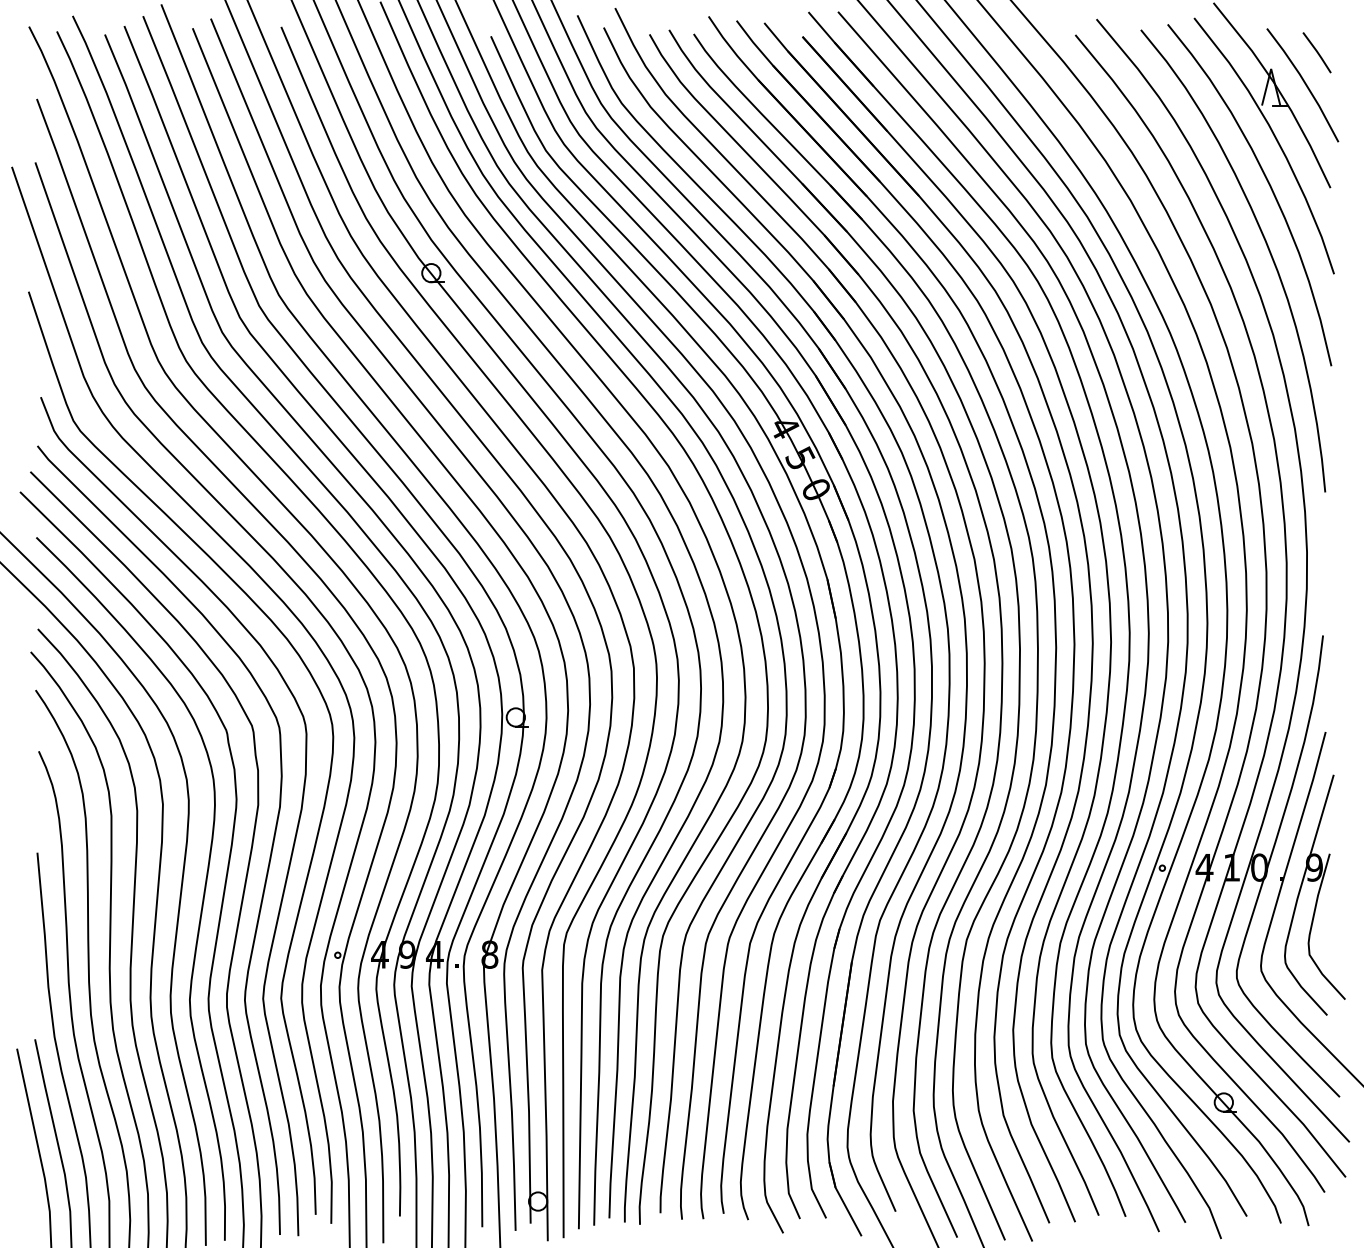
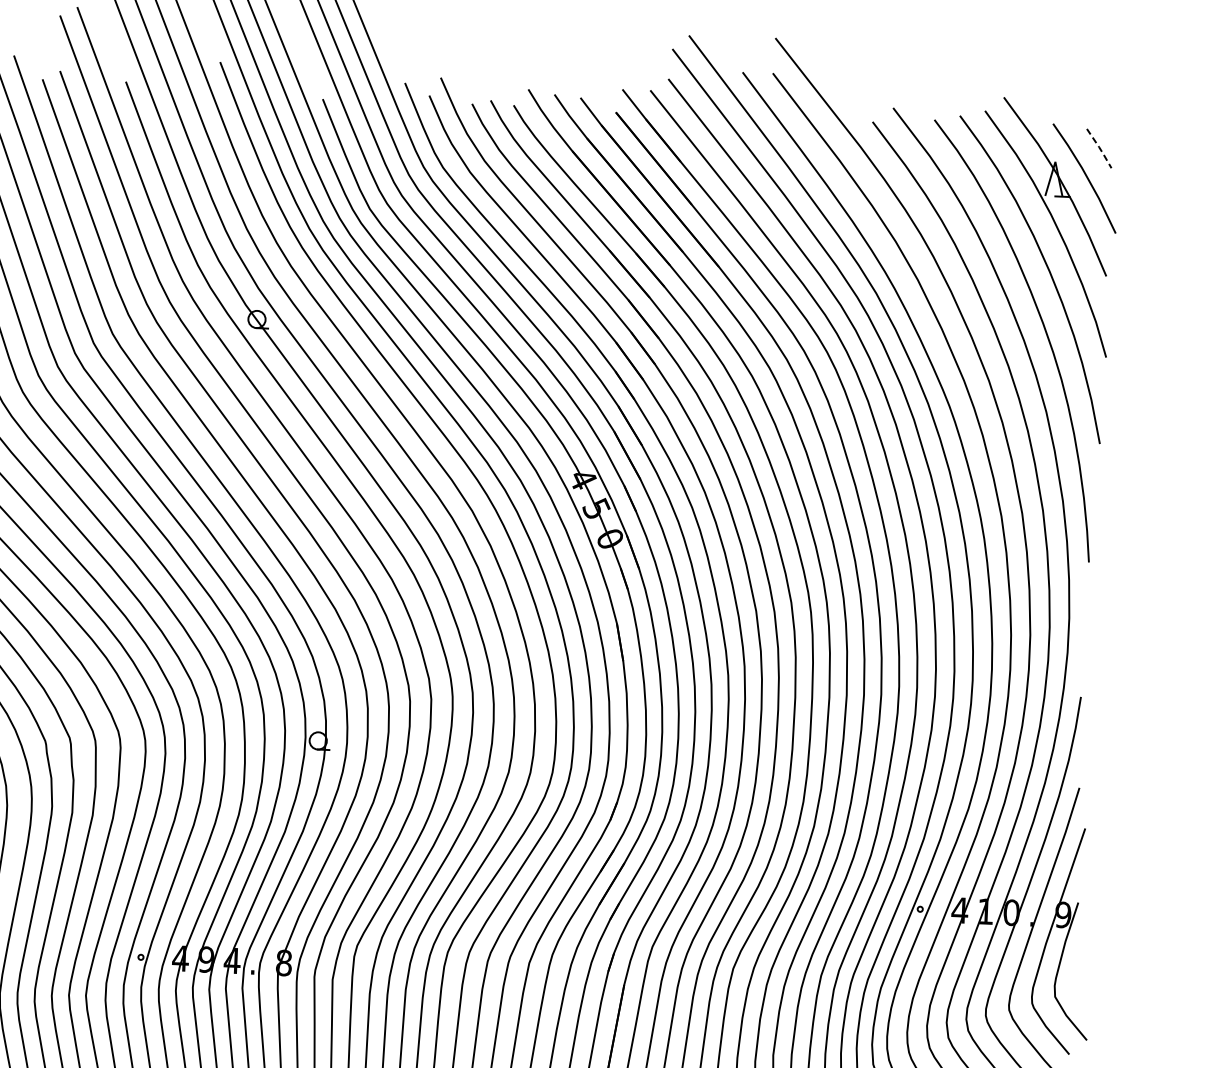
line: (1317, 52) -> (1099, 148), solid -> dashed

